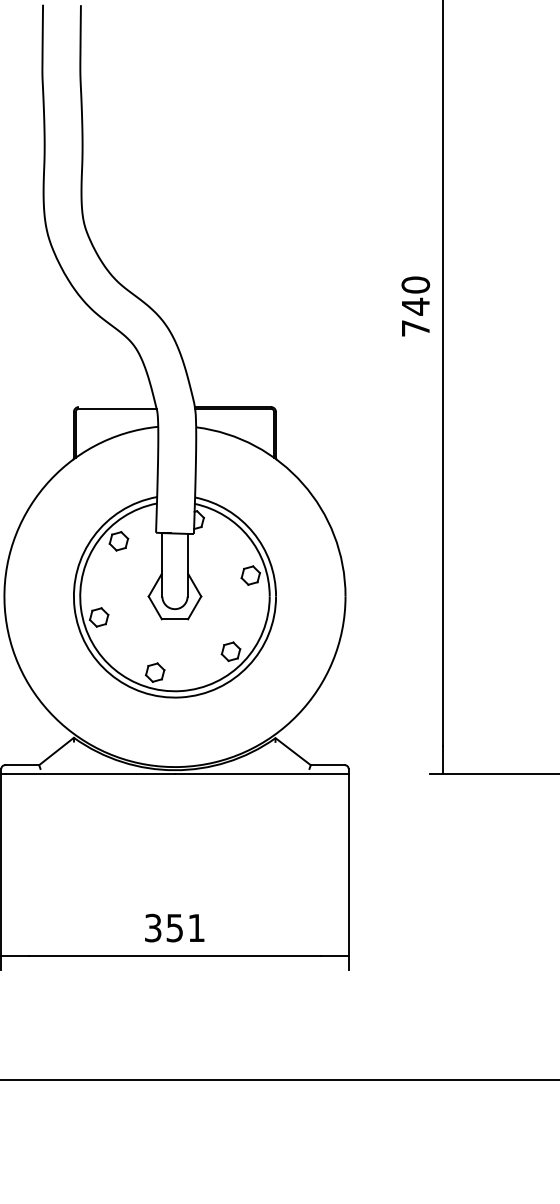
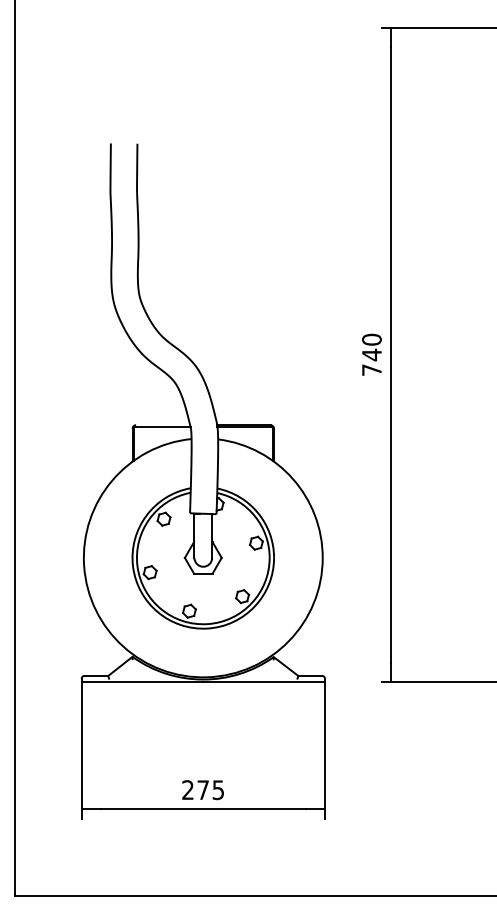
text: (173, 928) -> (202, 790), 351 -> 275

